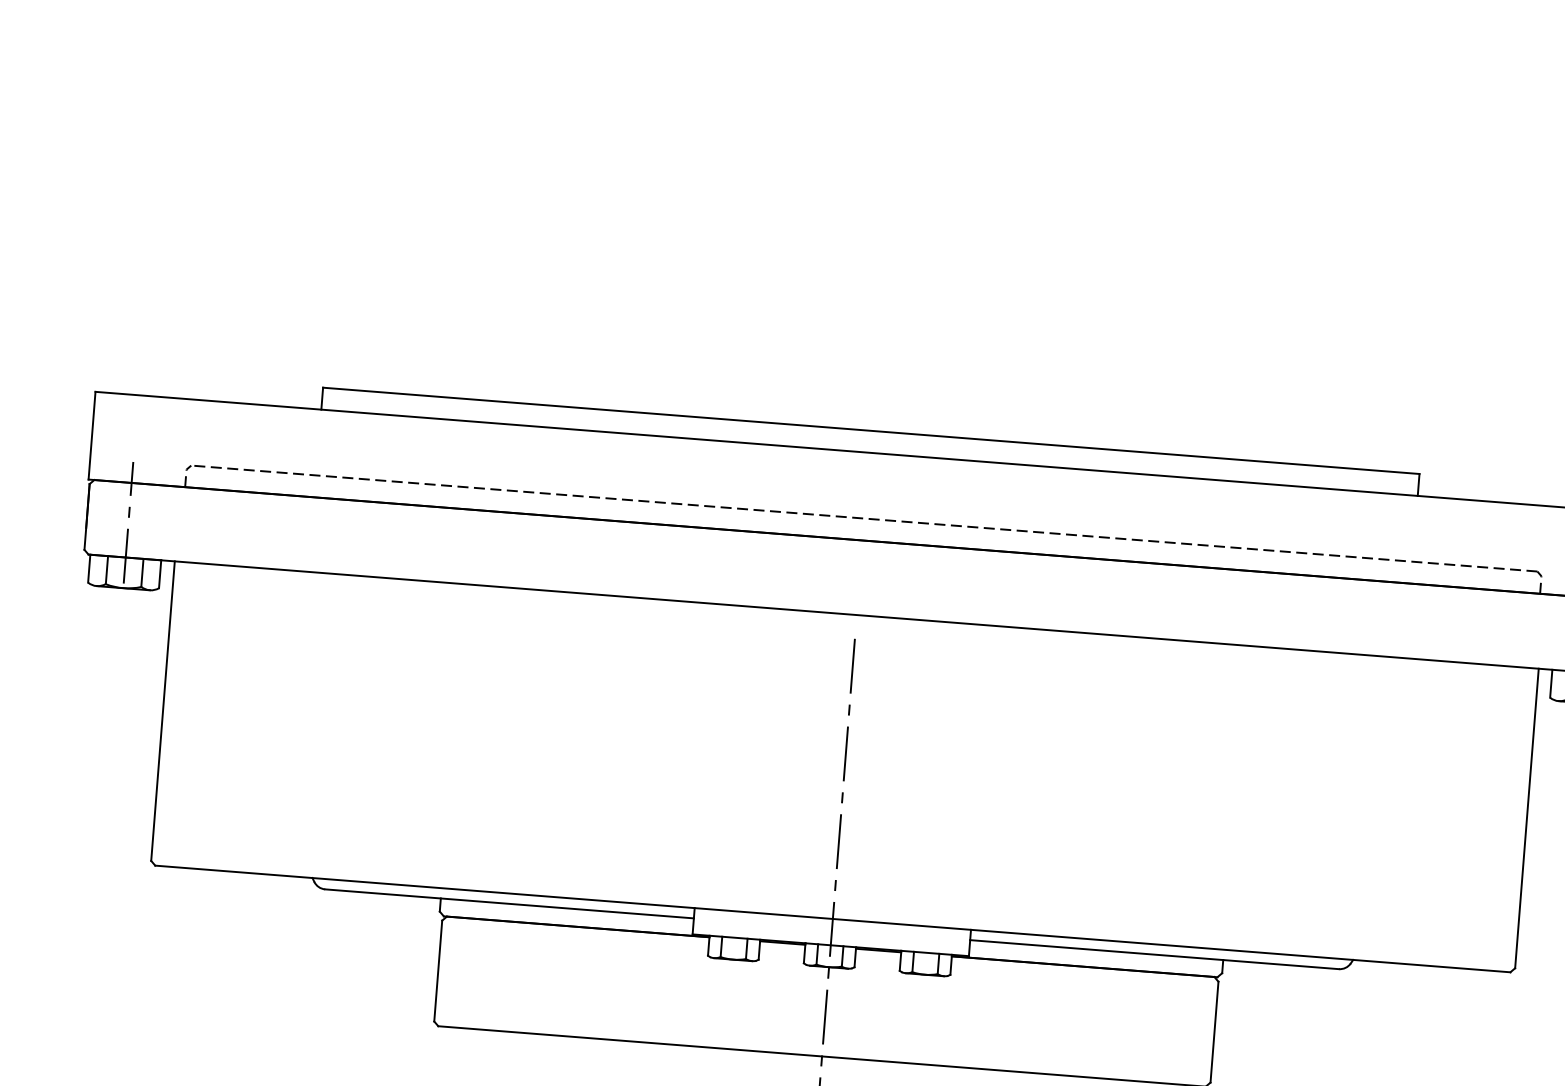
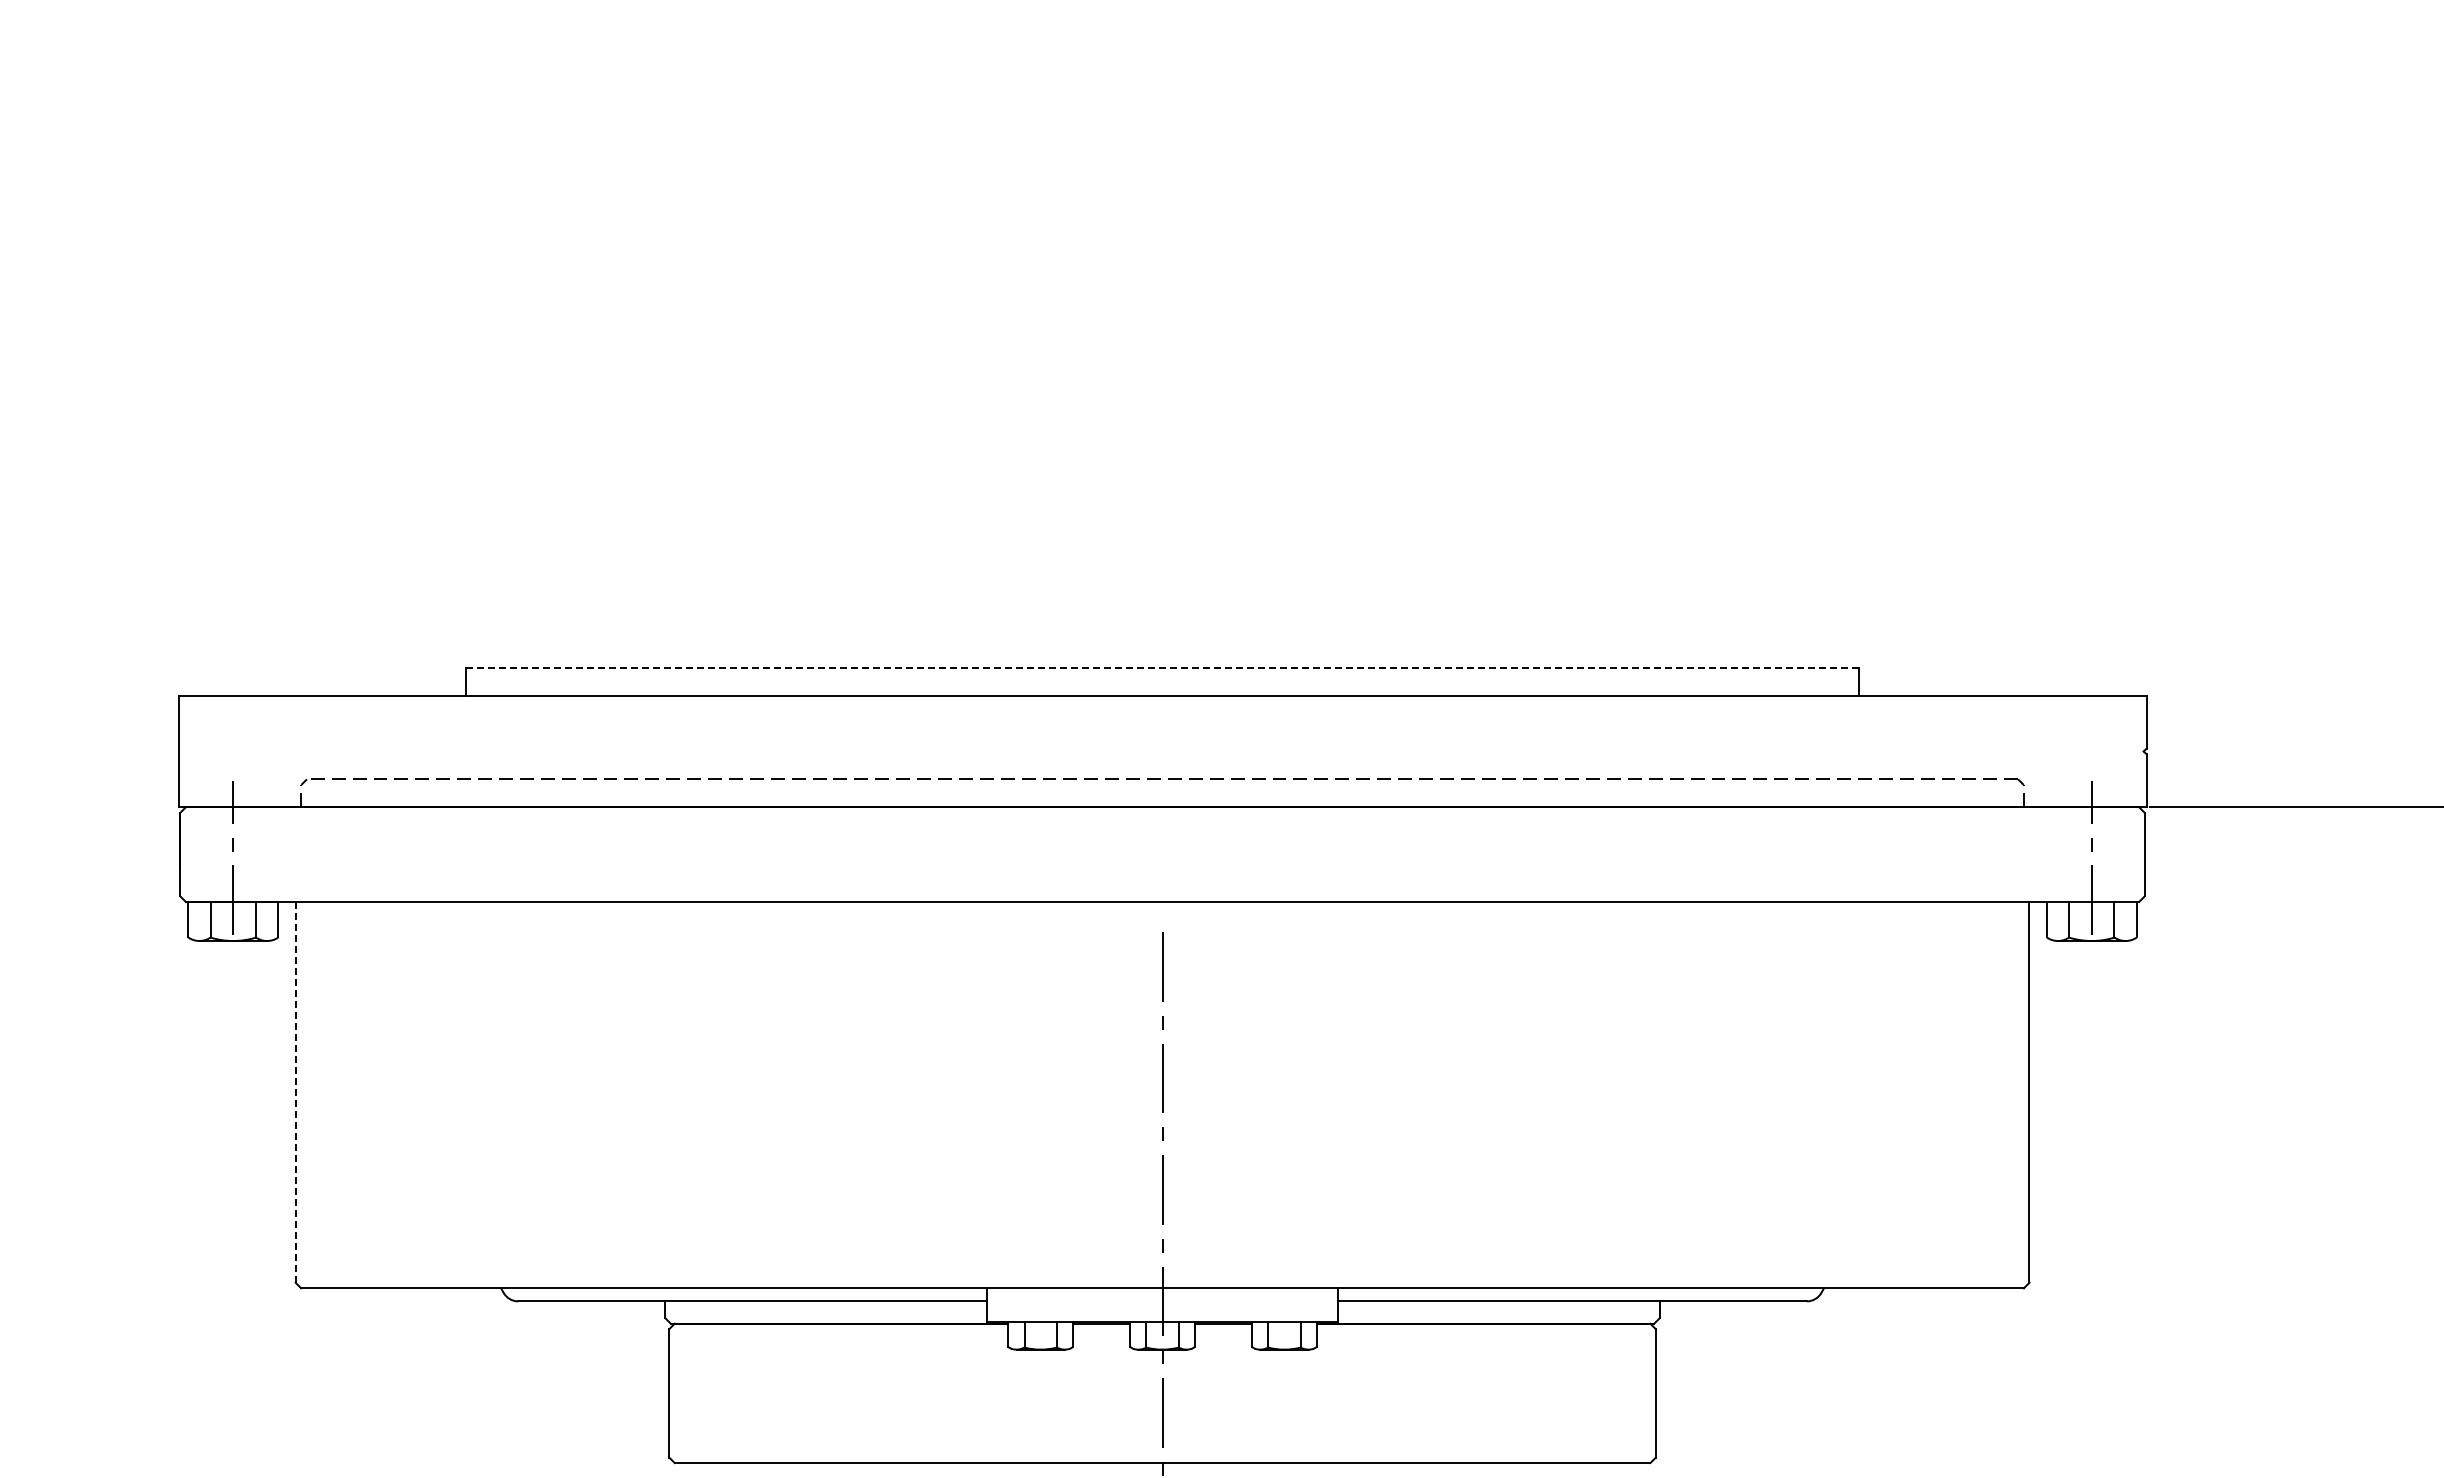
line: (871, 430) -> (1162, 667), solid -> dashed
line: (162, 710) -> (295, 1091), solid -> dashed

